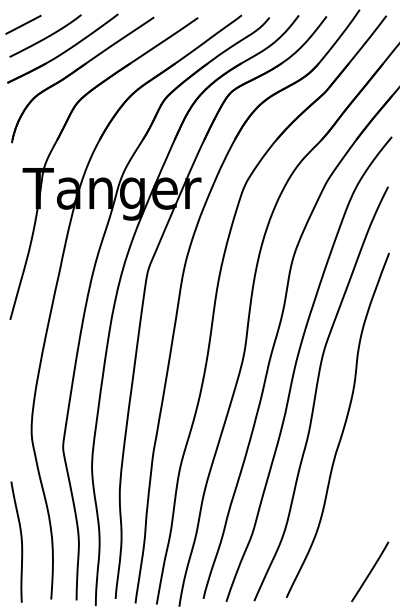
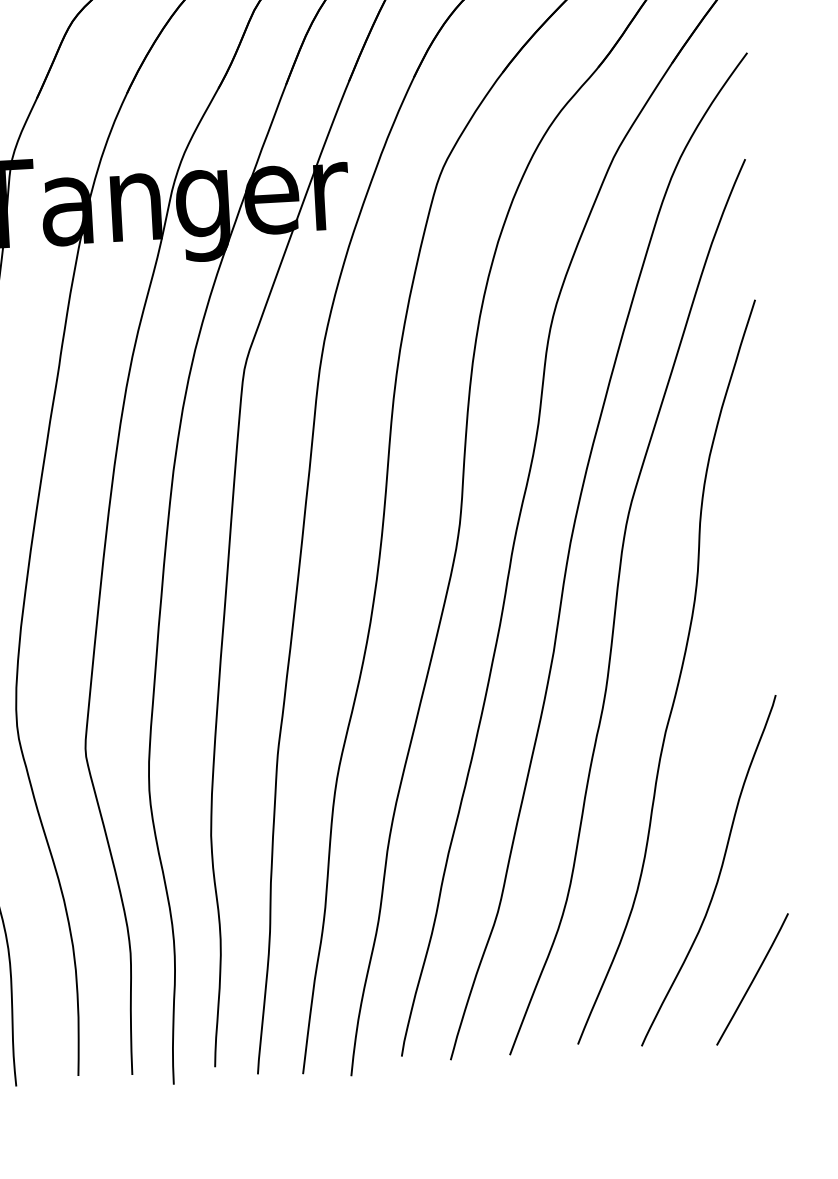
curve: (356, 521) -> (717, 873), added

